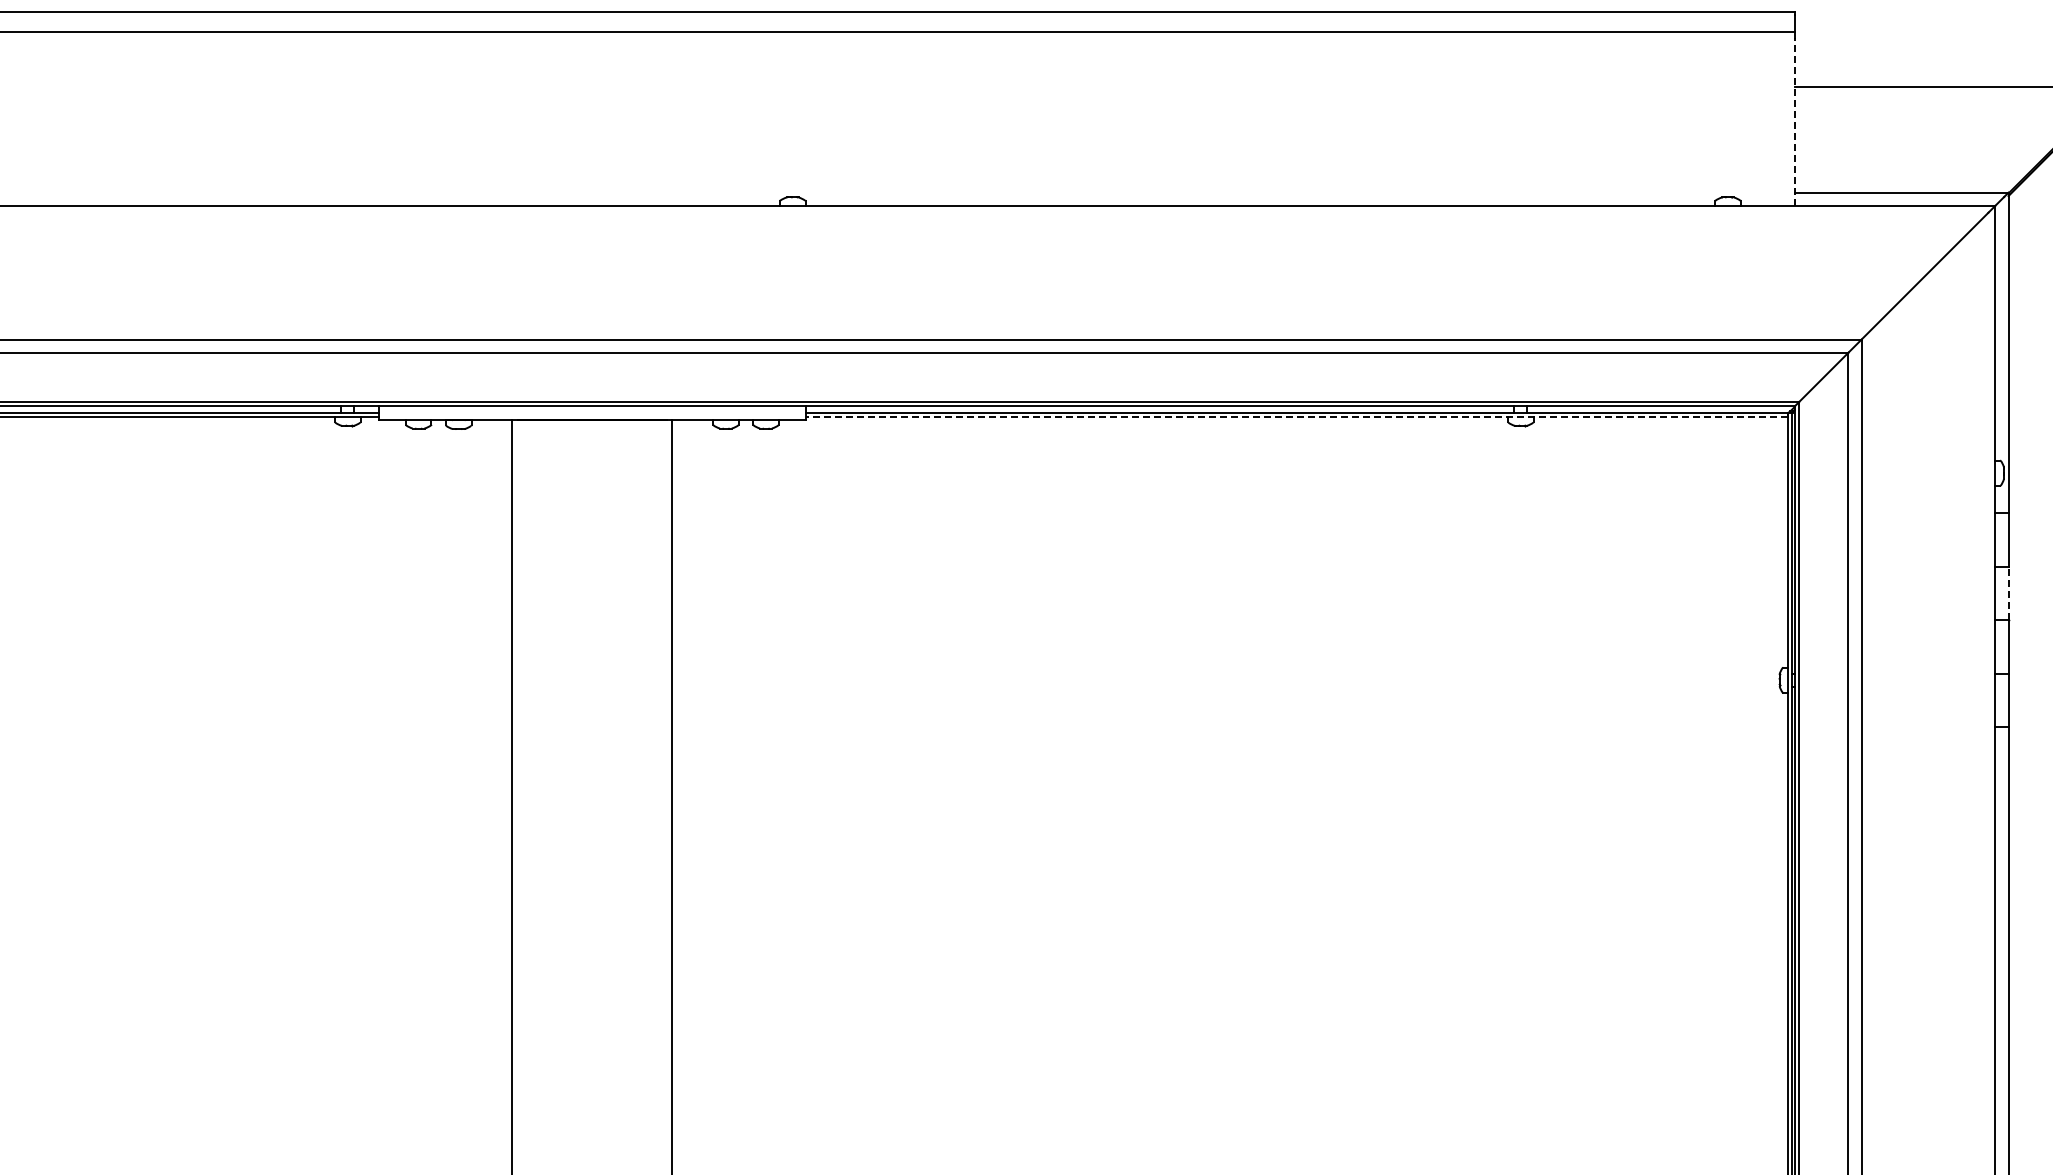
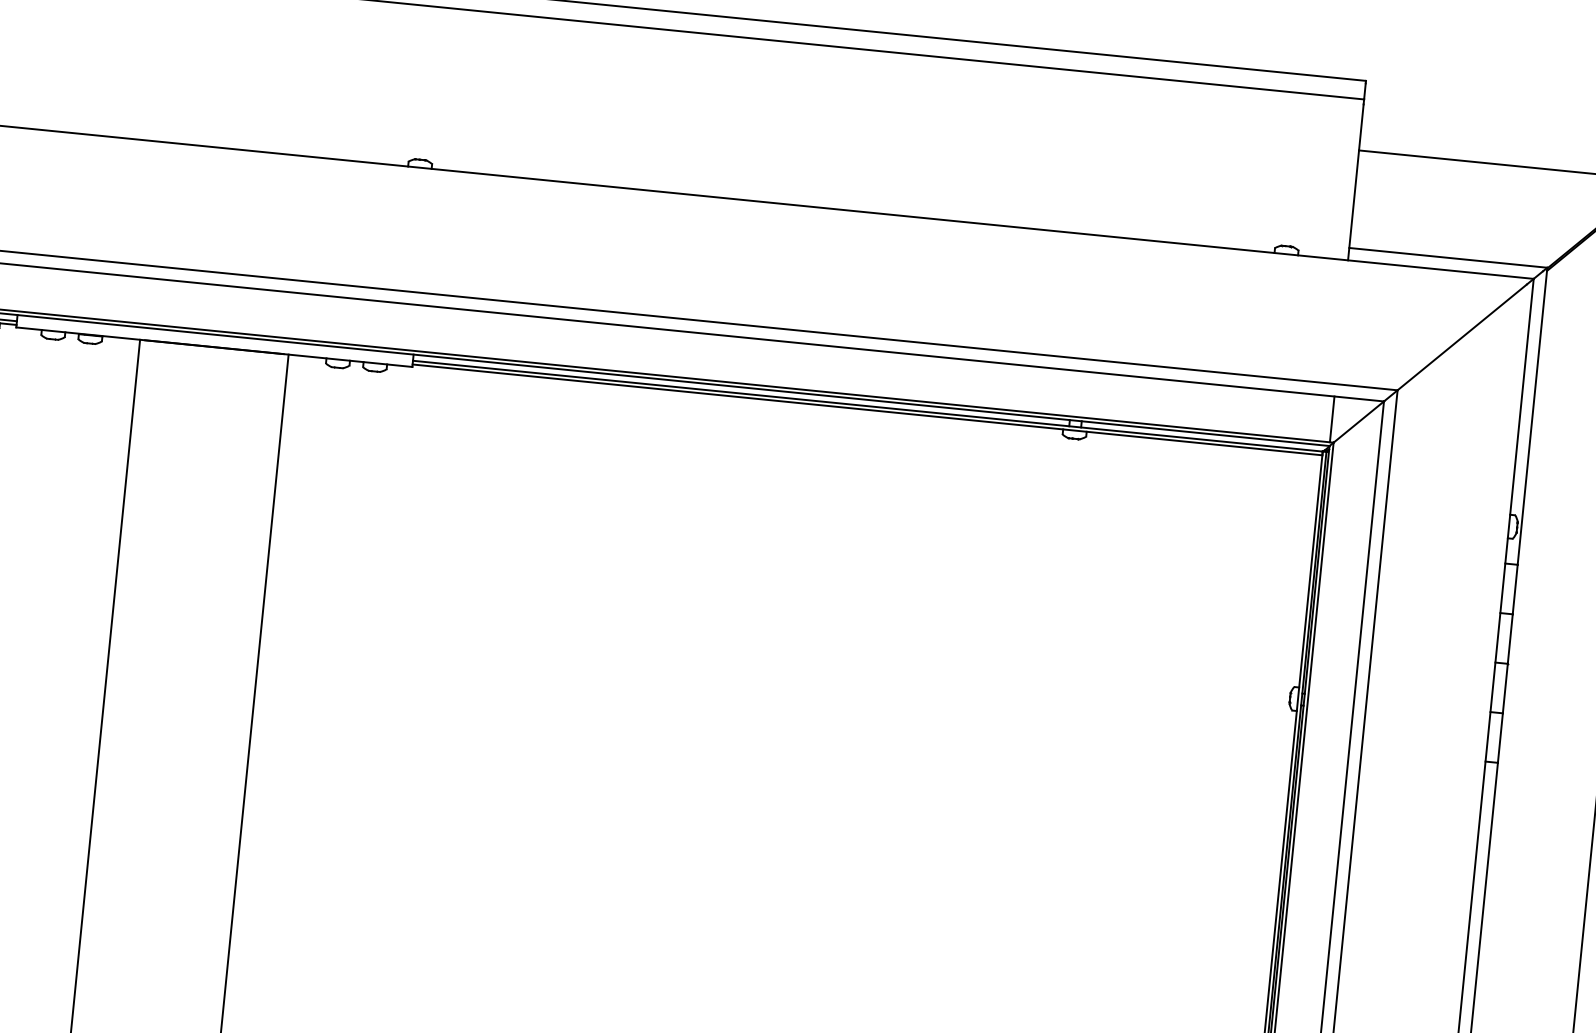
line: (1794, 121) -> (1355, 182), dashed -> solid
line: (1794, 377) -> (1331, 419), added
line: (1297, 417) -> (867, 410), dashed -> solid
line: (2008, 593) -> (1510, 639), dashed -> solid

